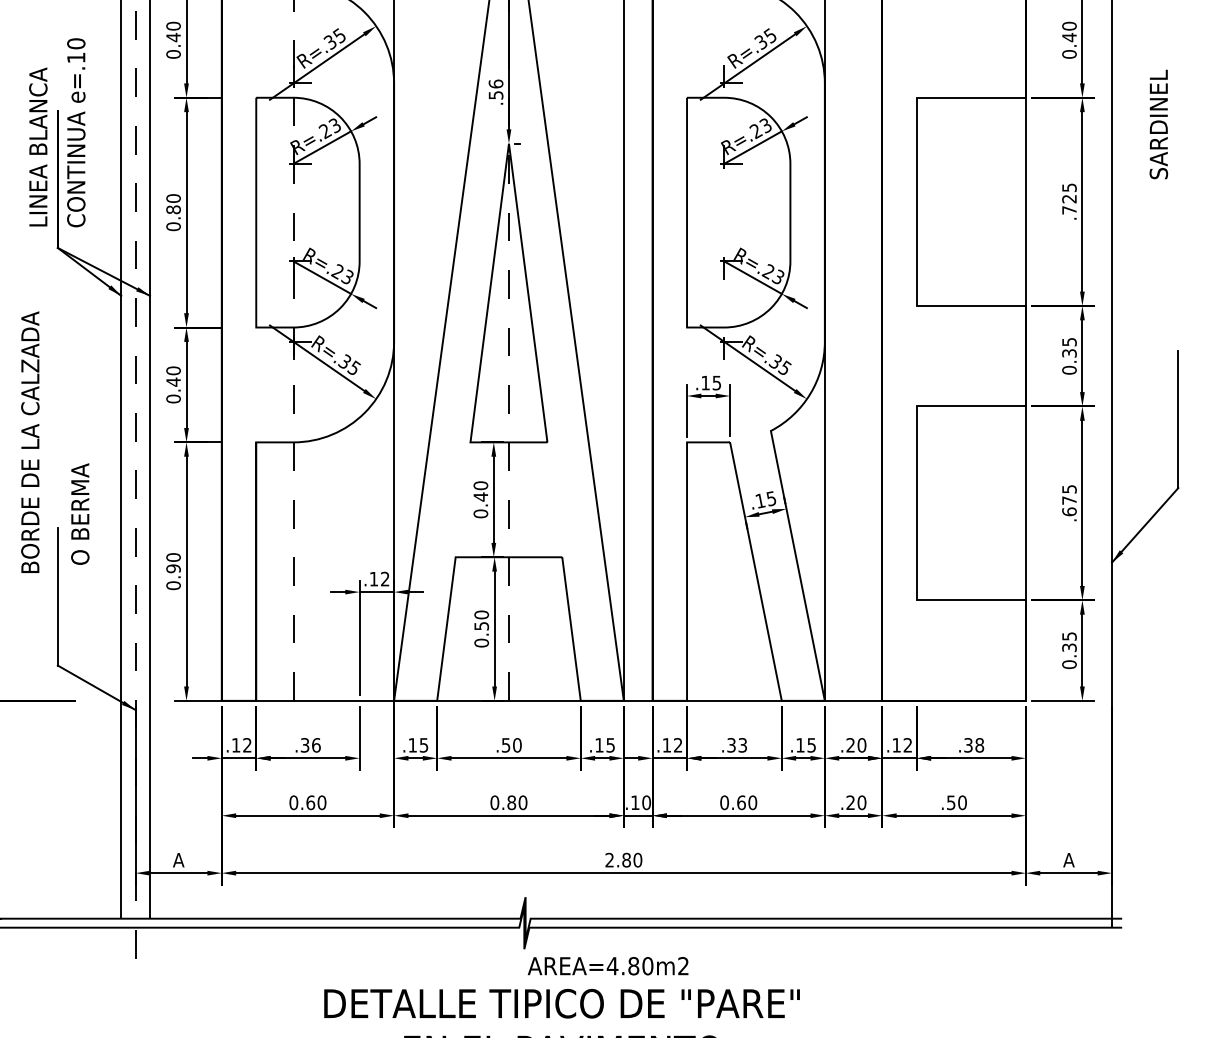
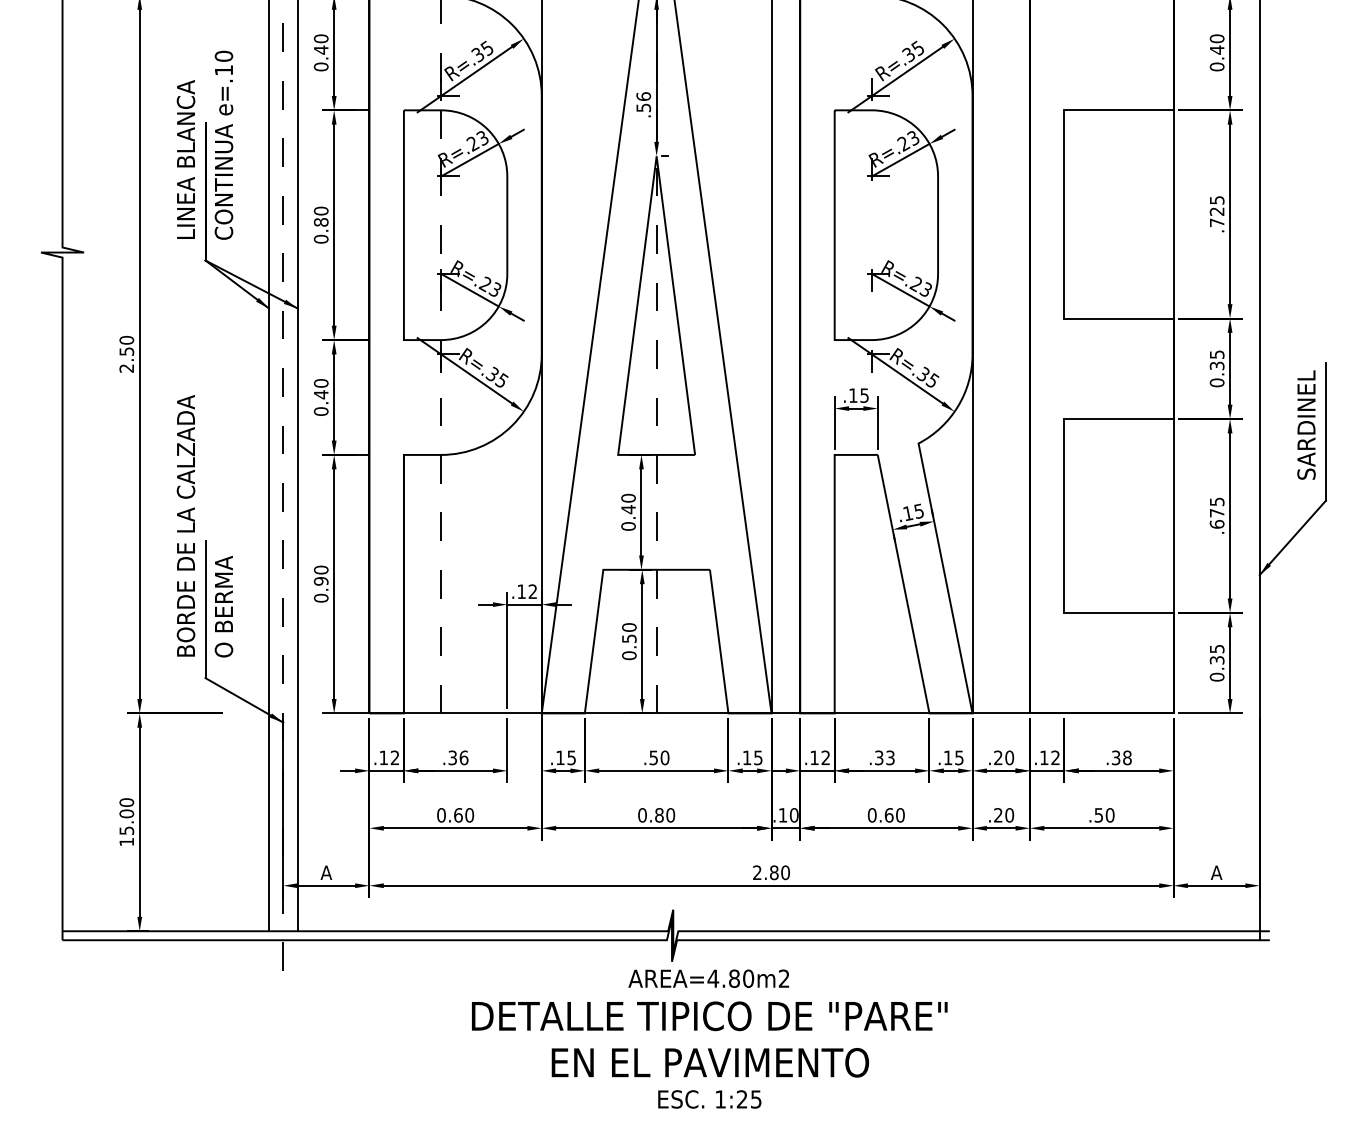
text: (1158, 123) -> (1306, 424), moved
text: (29, 441) -> (185, 525), moved
text: (79, 513) -> (223, 606), moved
text: (607, 965) -> (708, 978), moved

